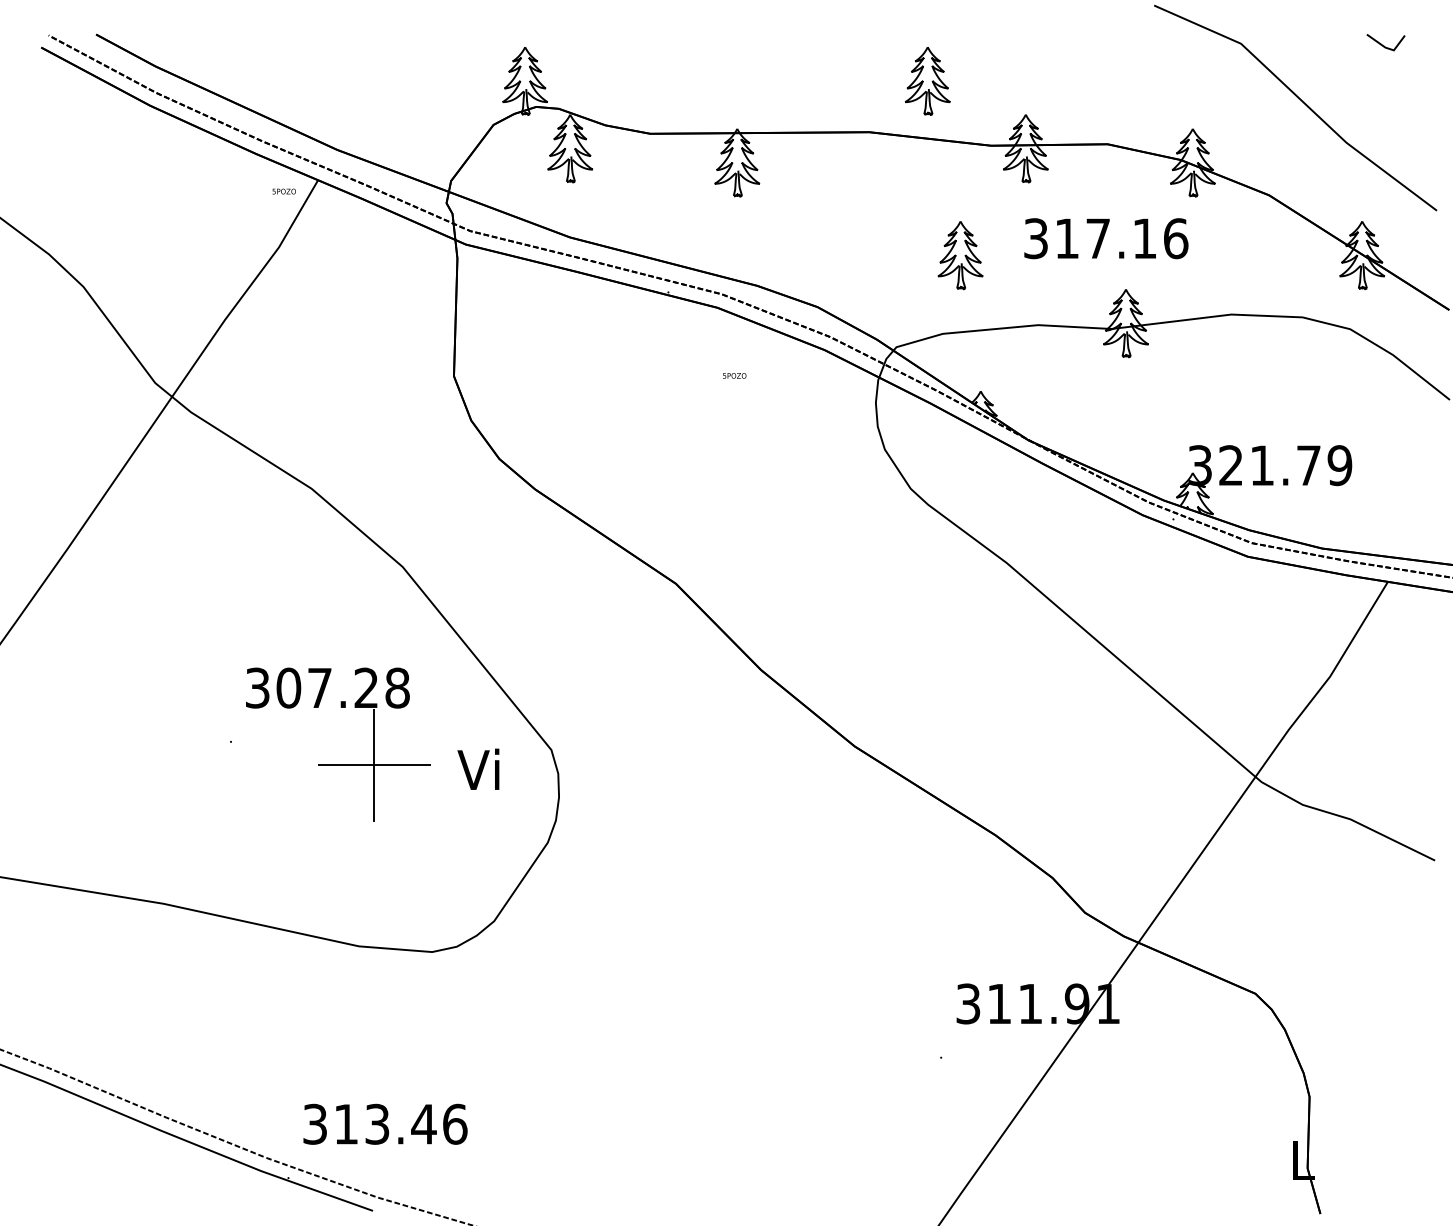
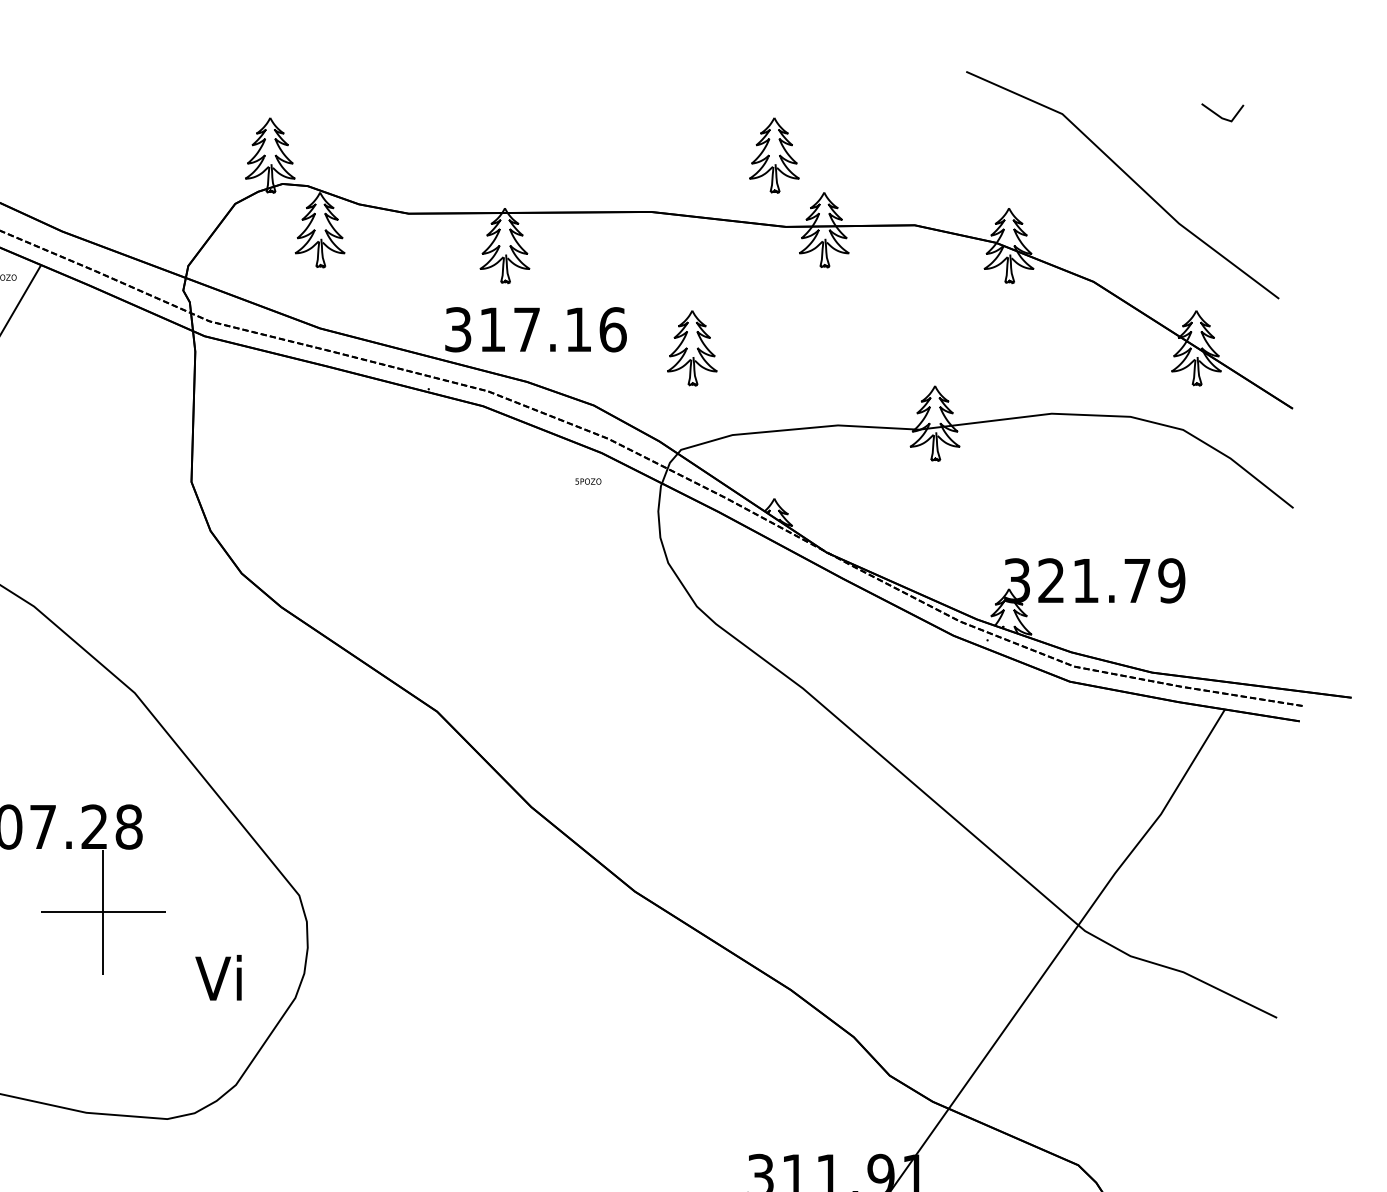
part: (927, 81) -> (774, 155), moved
text: (1106, 238) -> (536, 329), moved
part: (960, 255) -> (692, 348), moved
text: (734, 375) -> (588, 481), moved
text: (478, 768) -> (218, 976), moved

